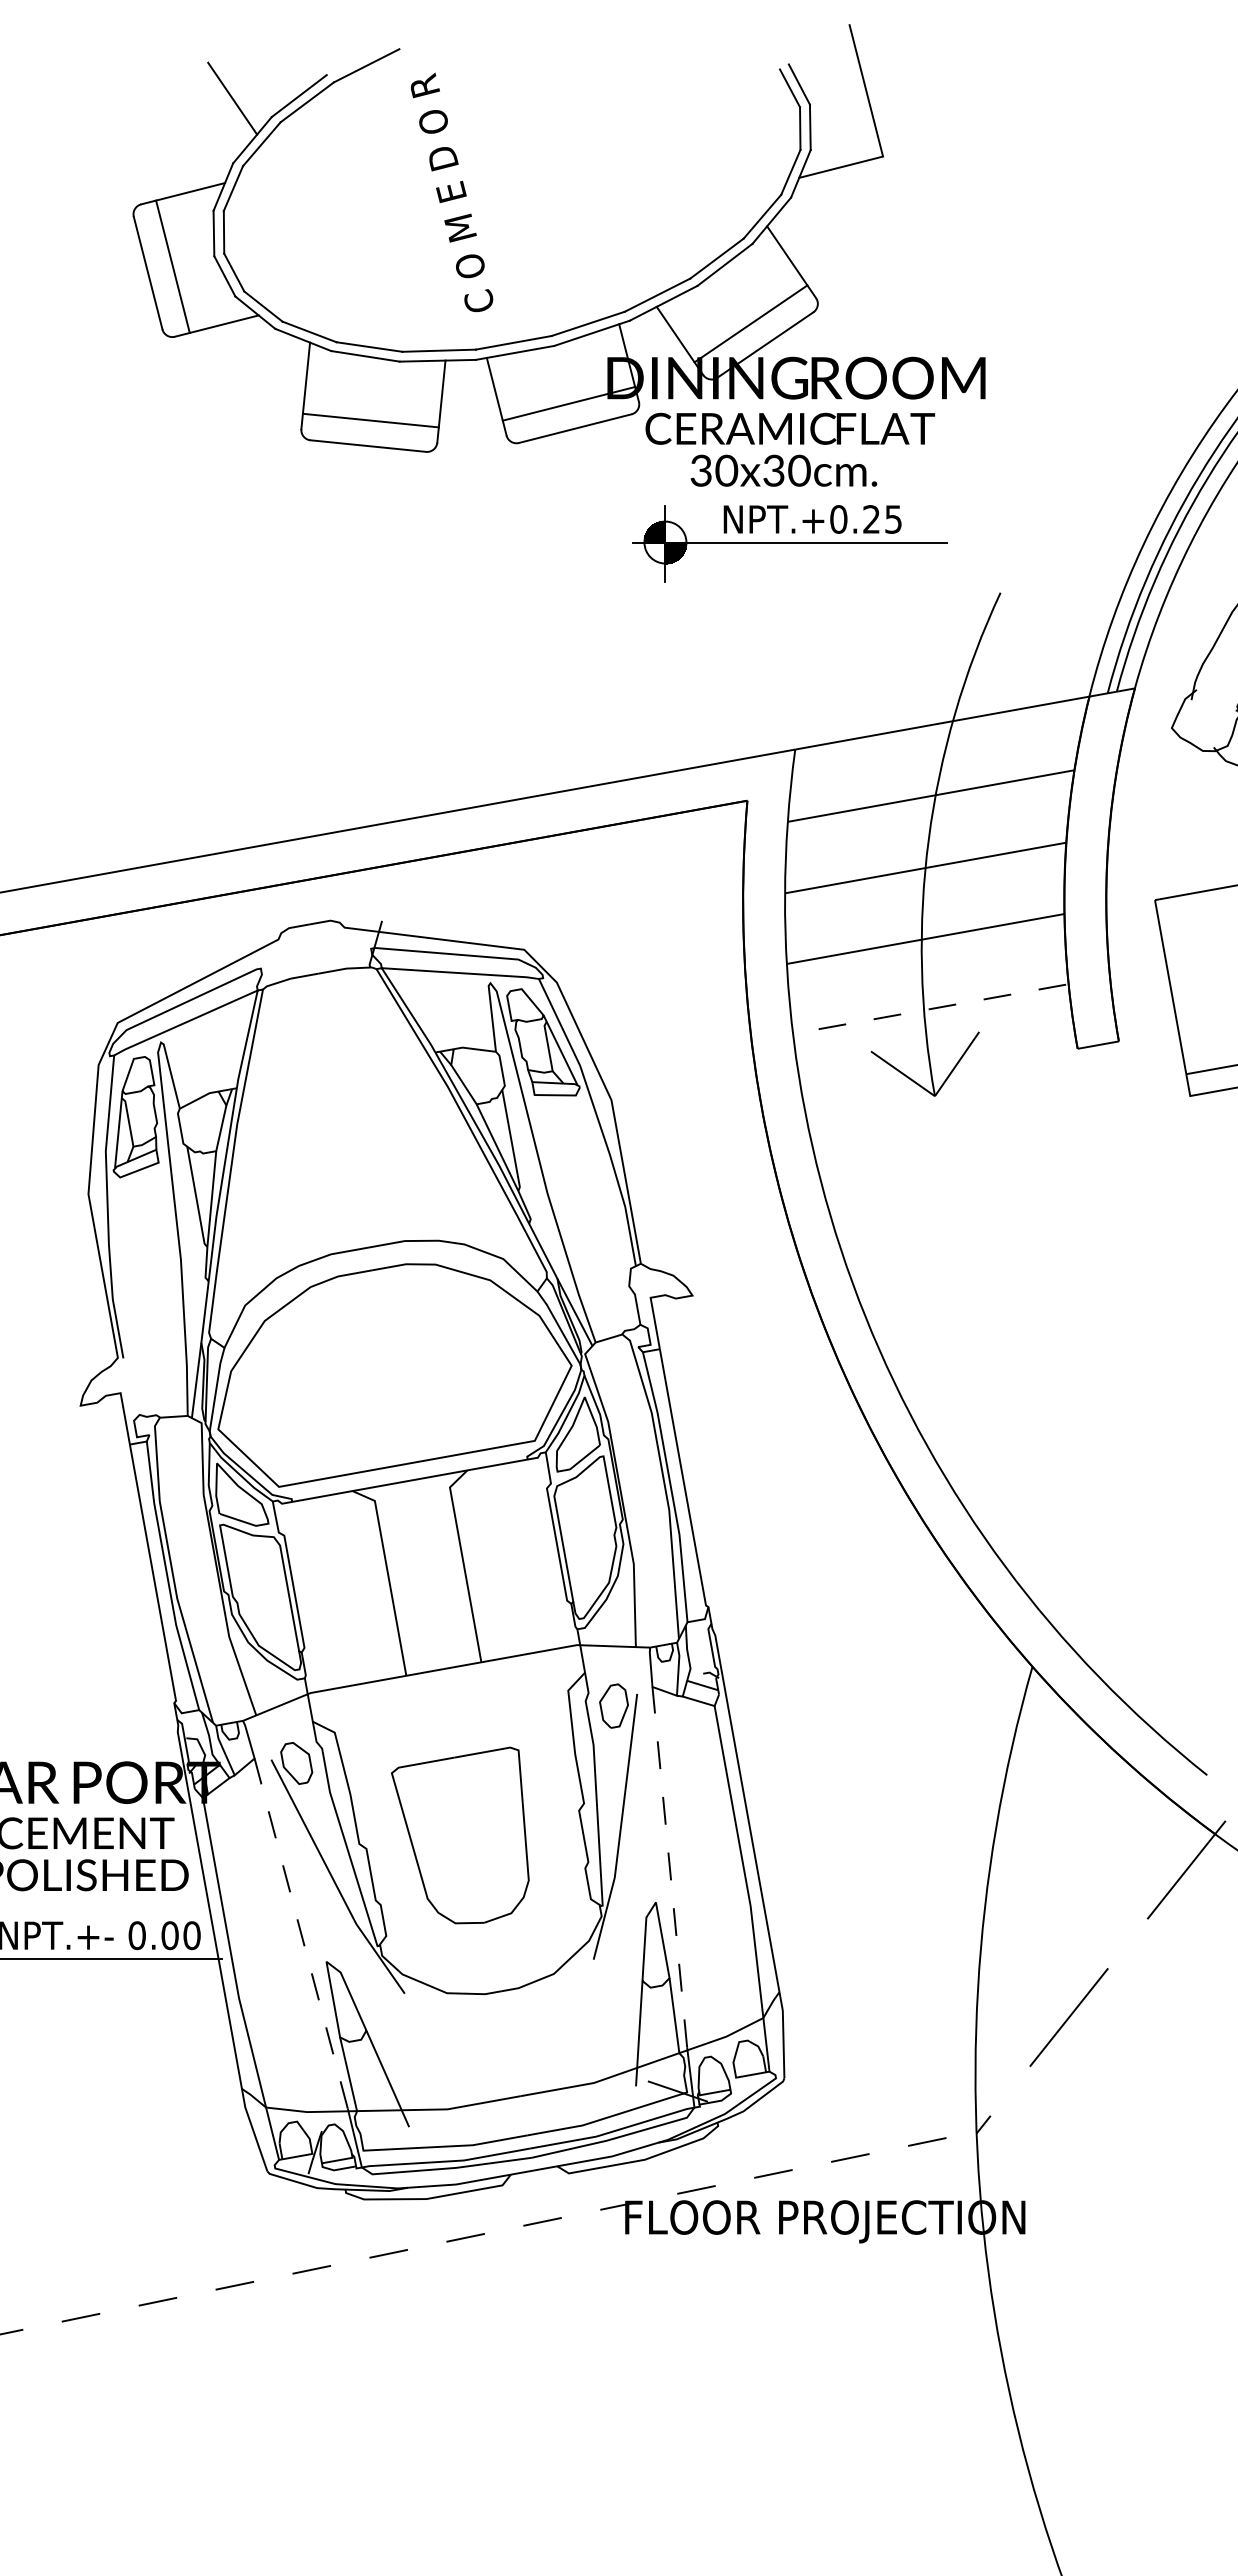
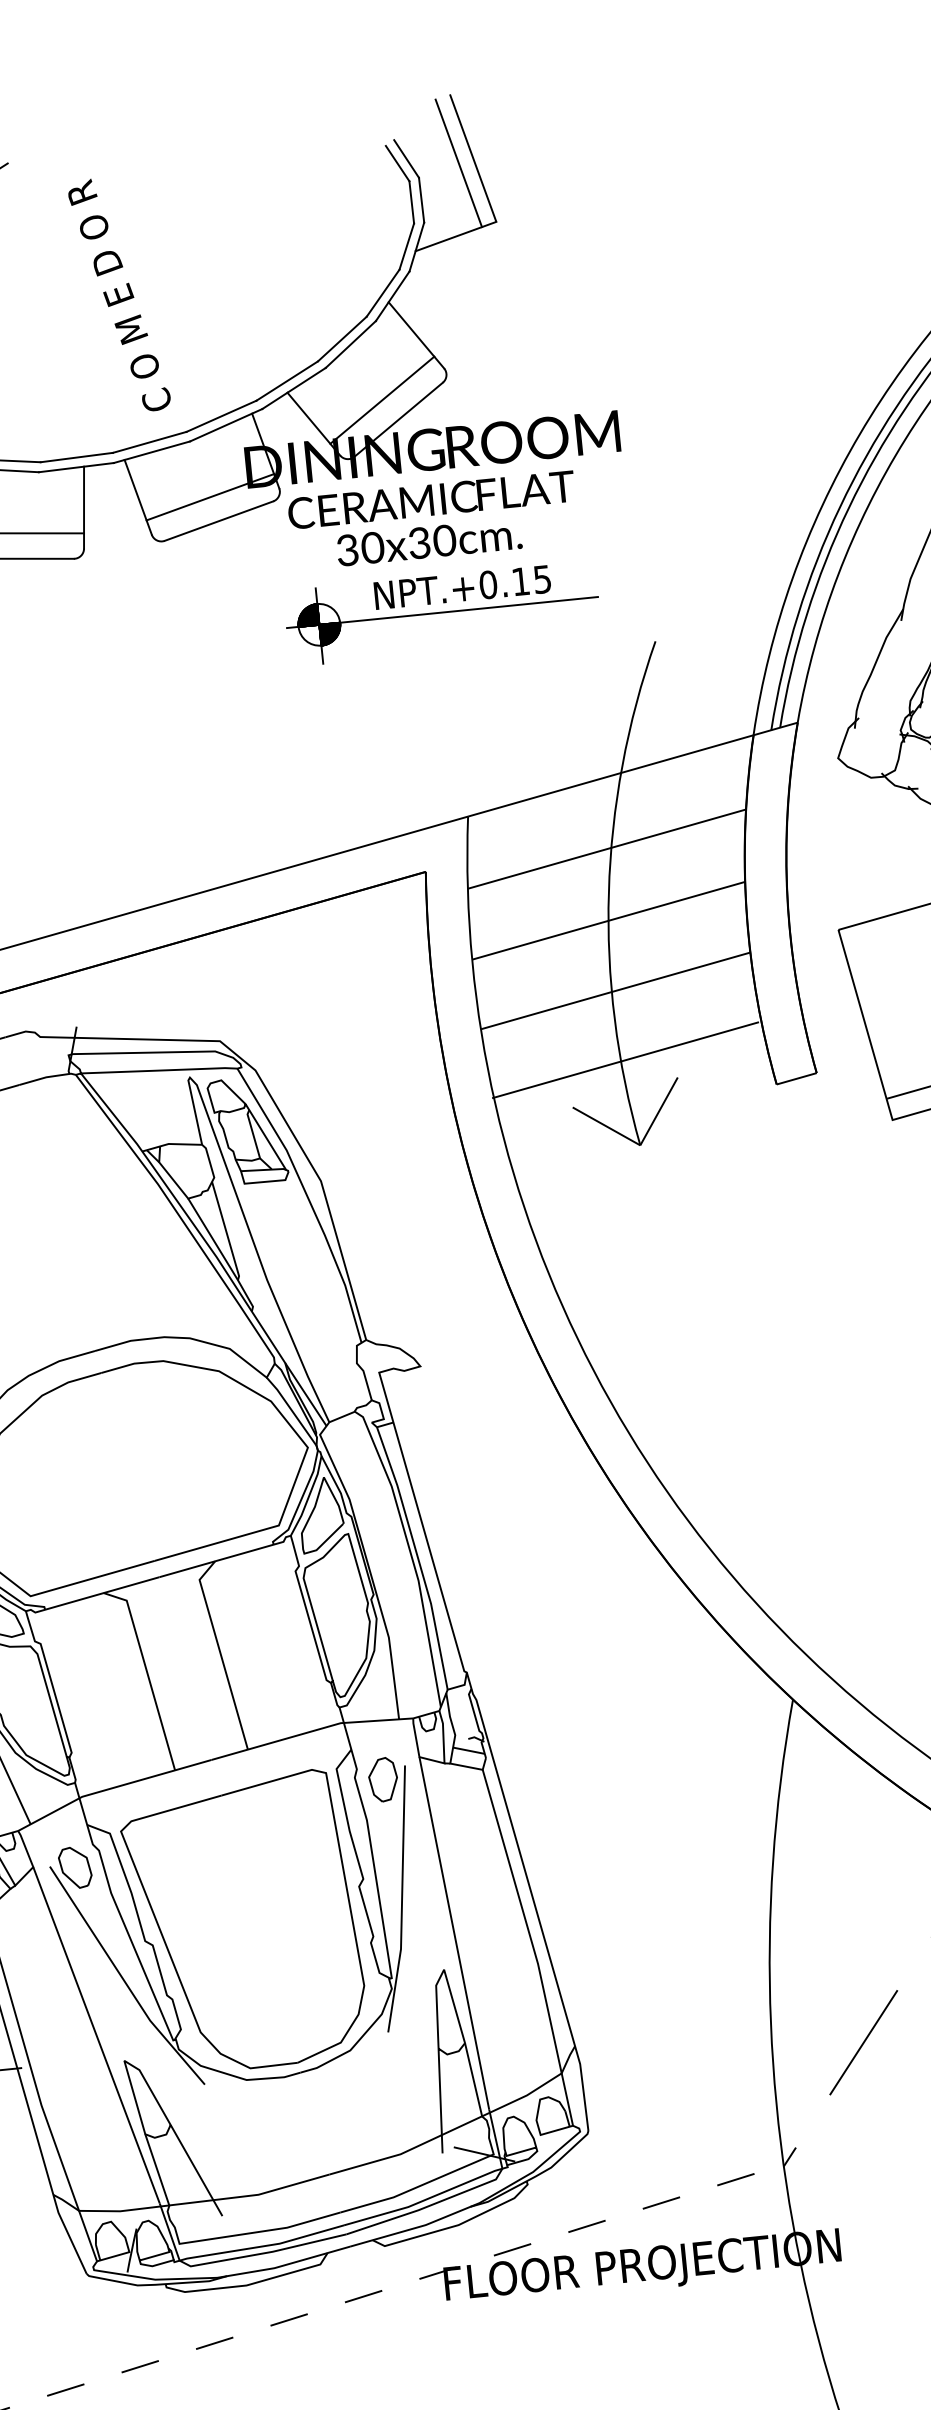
line: (851, 94) -> (459, 163), added
text: (452, 191) -> (119, 294), moved
text: (871, 519) -> (520, 581), NPT.+0.25 -> NPT.+0.15
line: (928, 1009) -> (625, 1060), dashed -> solid
part: (460, 1835) -> (244, 1922), size x1.67
line: (669, 1867) -> (454, 1933), dashed -> solid
line: (301, 1933) -> (96, 2035), dashed -> solid

